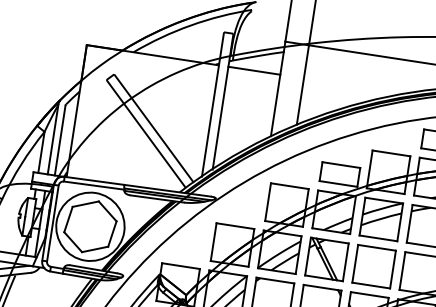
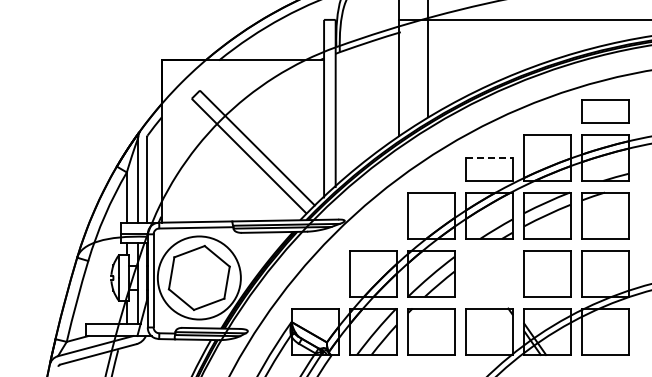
line: (254, 70) -> (367, 60), removed
line: (341, 164) -> (489, 157), solid -> dashed
part: (327, 259) -> (489, 273), removed

